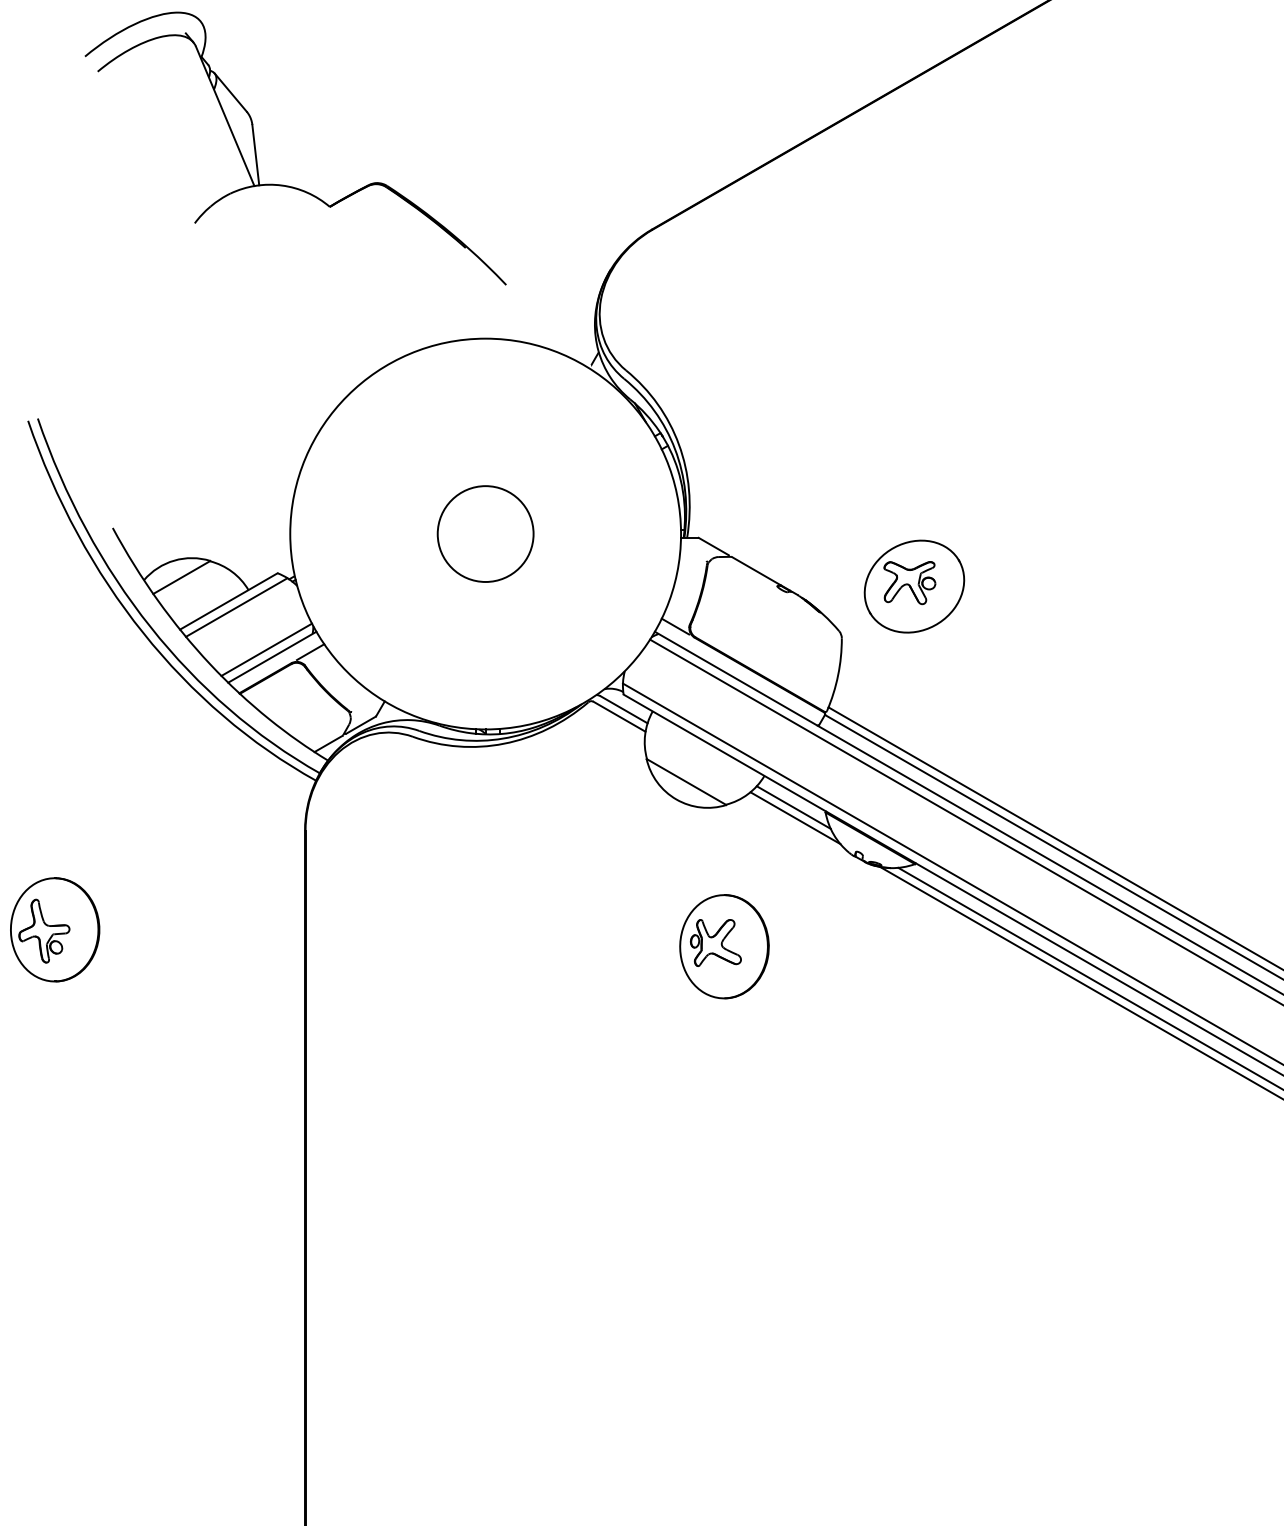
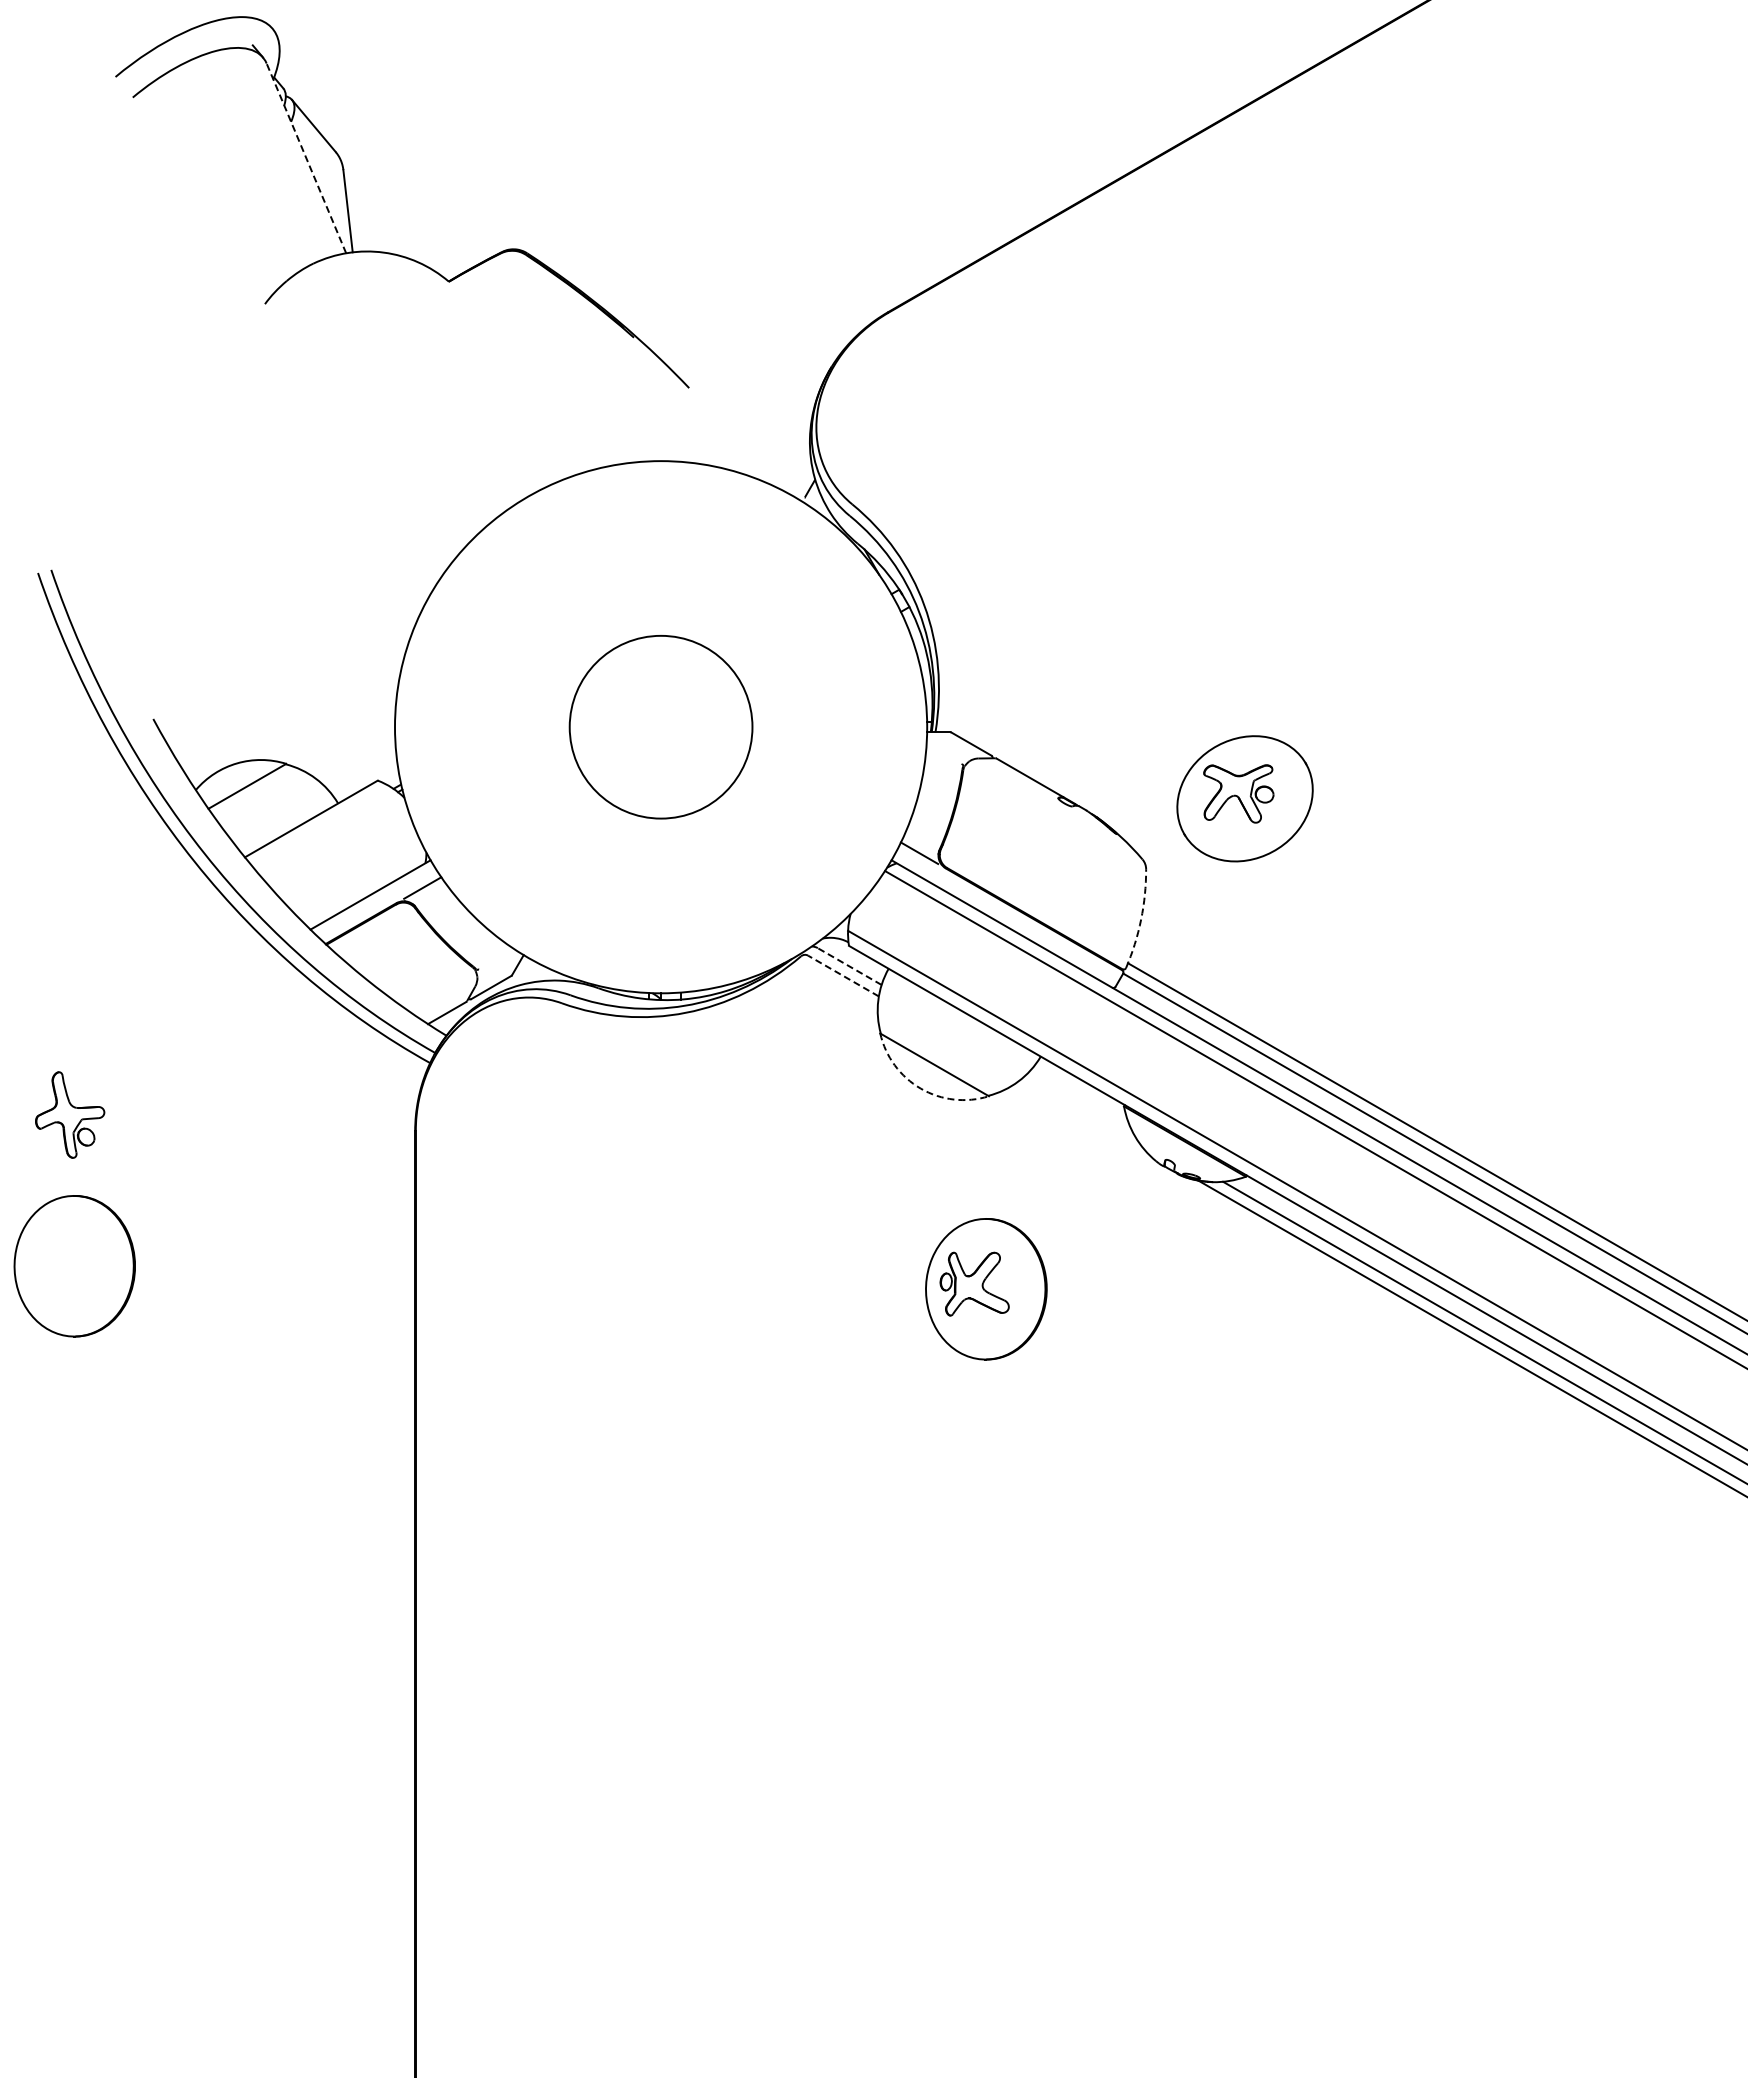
line: (225, 116) -> (306, 158), solid -> dashed
circle: (485, 533) -> (660, 726), size x1.4
line: (236, 607) -> (321, 827), removed
line: (266, 649) -> (362, 884), removed
arc: (838, 675) -> (1141, 919), solid -> dashed
line: (624, 709) -> (849, 966), solid -> dashed
line: (619, 717) -> (843, 976), solid -> dashed
arc: (676, 799) -> (920, 1088), solid -> dashed
line: (793, 807) -> (1080, 1099), removed
line: (795, 817) -> (1082, 1113), removed
part: (44, 930) -> (70, 1114), moved

